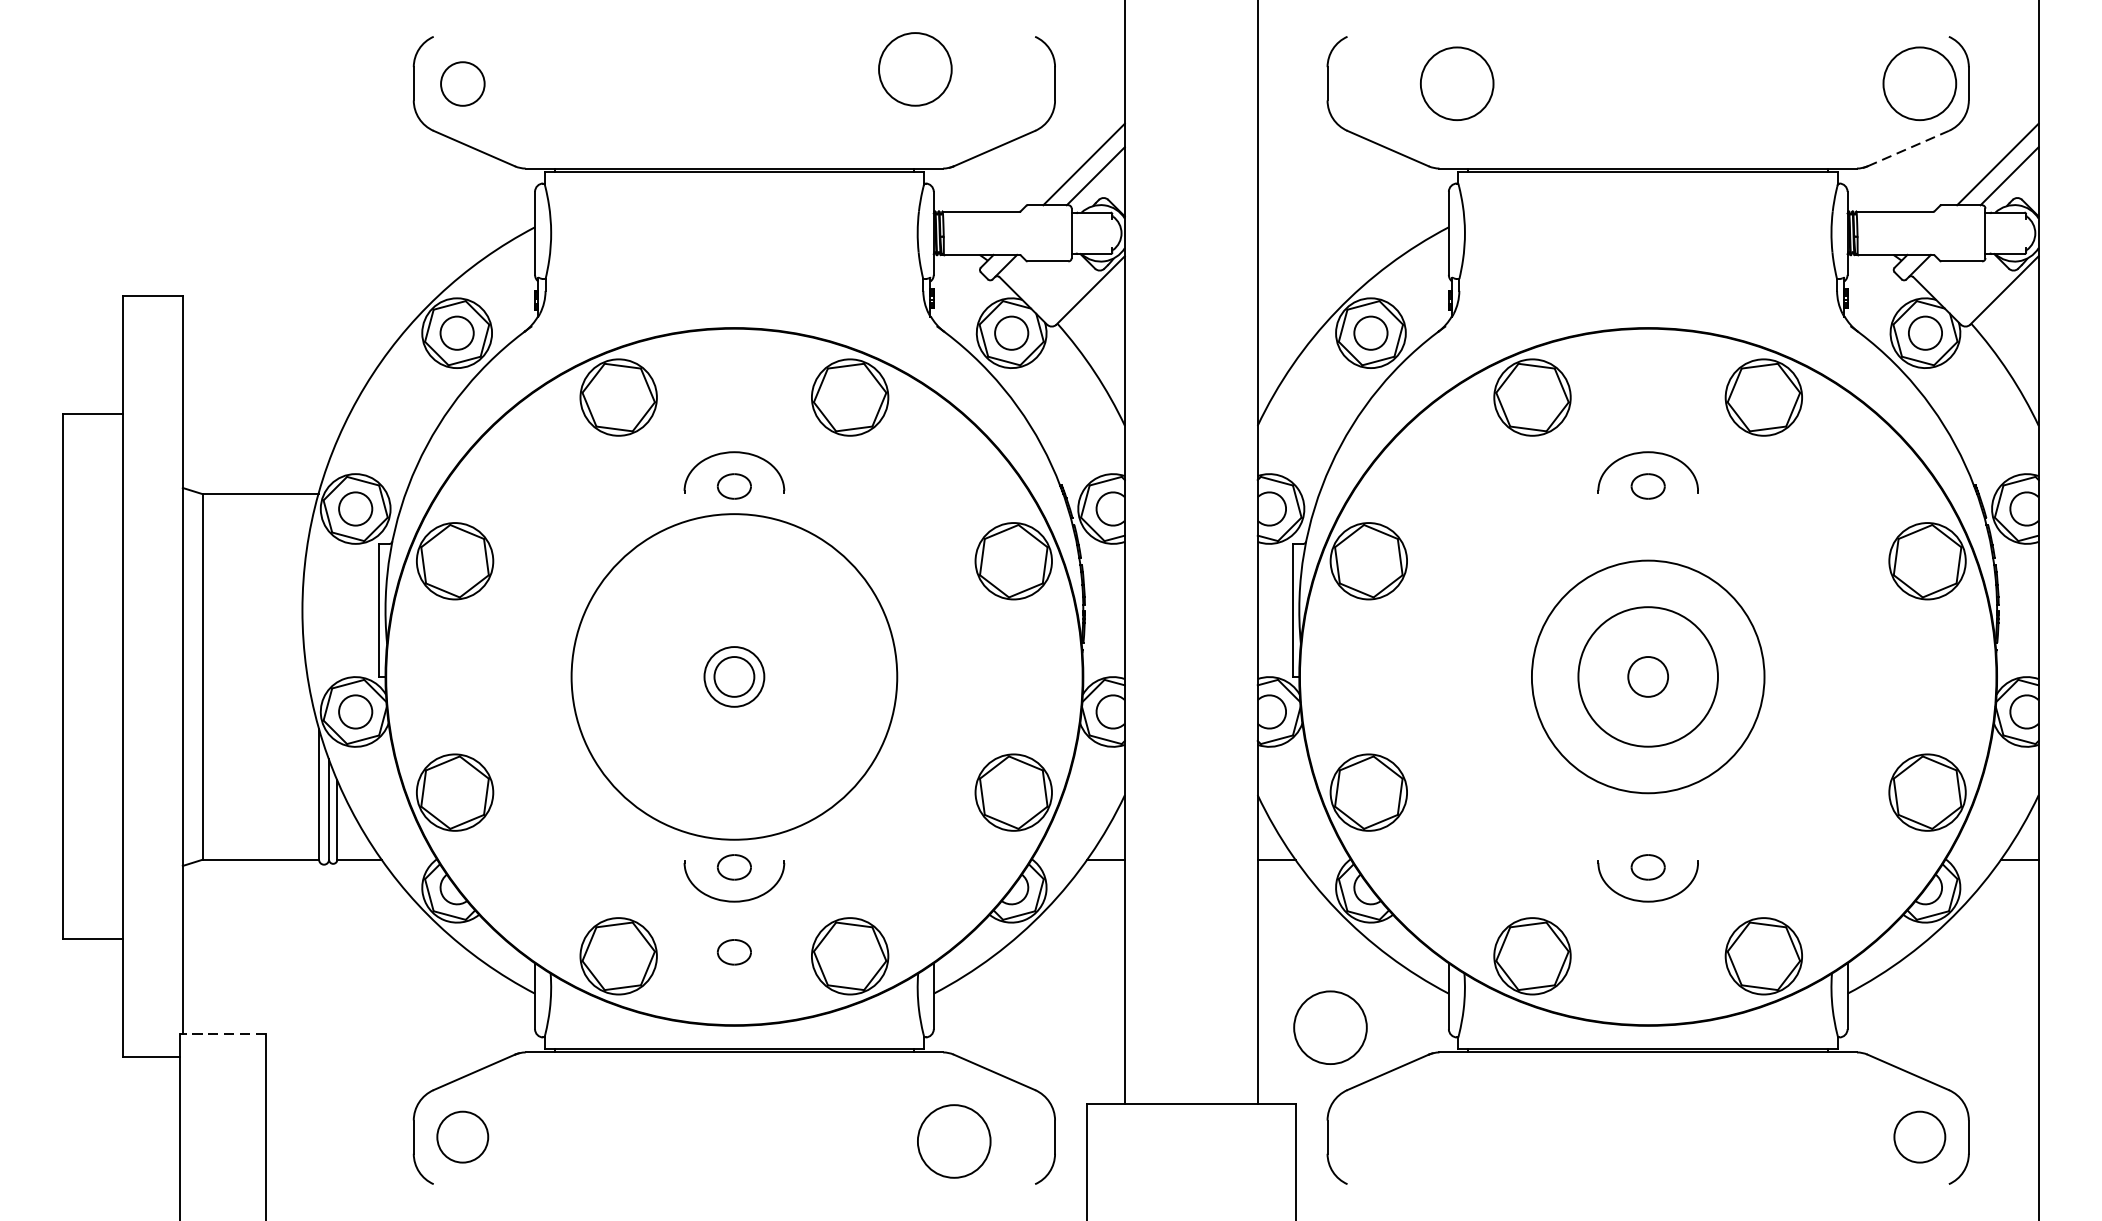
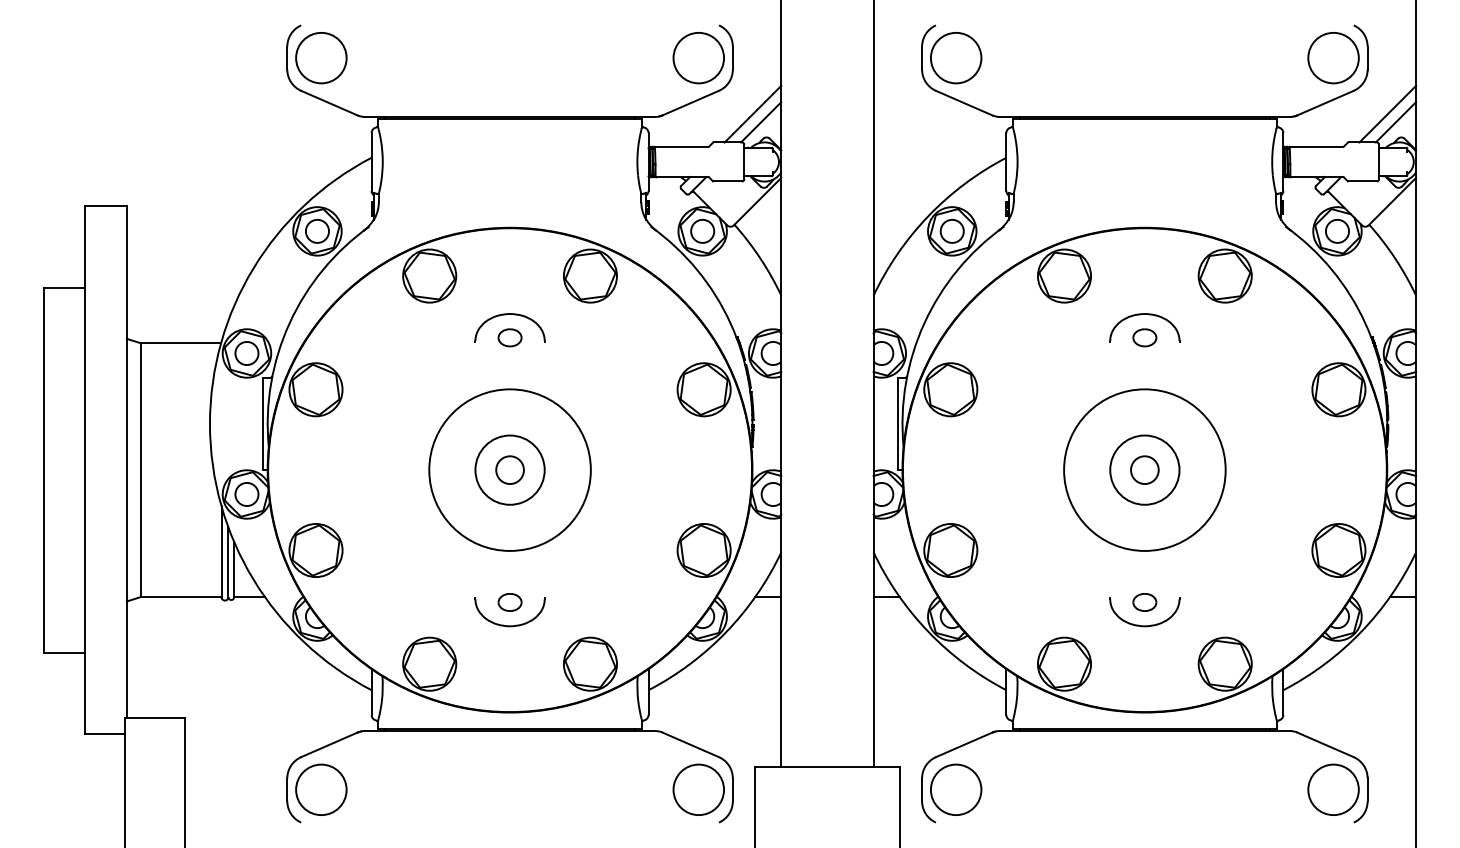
circle: (914, 69) -> (698, 58), moved
circle: (462, 84) -> (321, 58), size x1.67
circle: (1457, 84) -> (956, 58), moved
line: (1908, 149) -> (1325, 103), dashed -> solid
circle: (733, 675) -> (509, 469), size x0.71
circle: (733, 675) -> (509, 469), size x1.67
circle: (1647, 675) -> (1144, 469), size x0.71
part: (733, 952) -> (509, 661), removed
circle: (1330, 1027) -> (956, 789), moved
line: (222, 1034) -> (154, 718), dashed -> solid
circle: (462, 1136) -> (321, 789), size x1.43
circle: (1919, 1136) -> (1333, 789), size x1.43
circle: (953, 1140) -> (698, 789), moved

